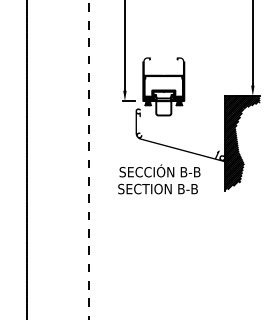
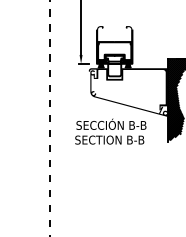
fill: (179, 130) -> (128, 89), added

